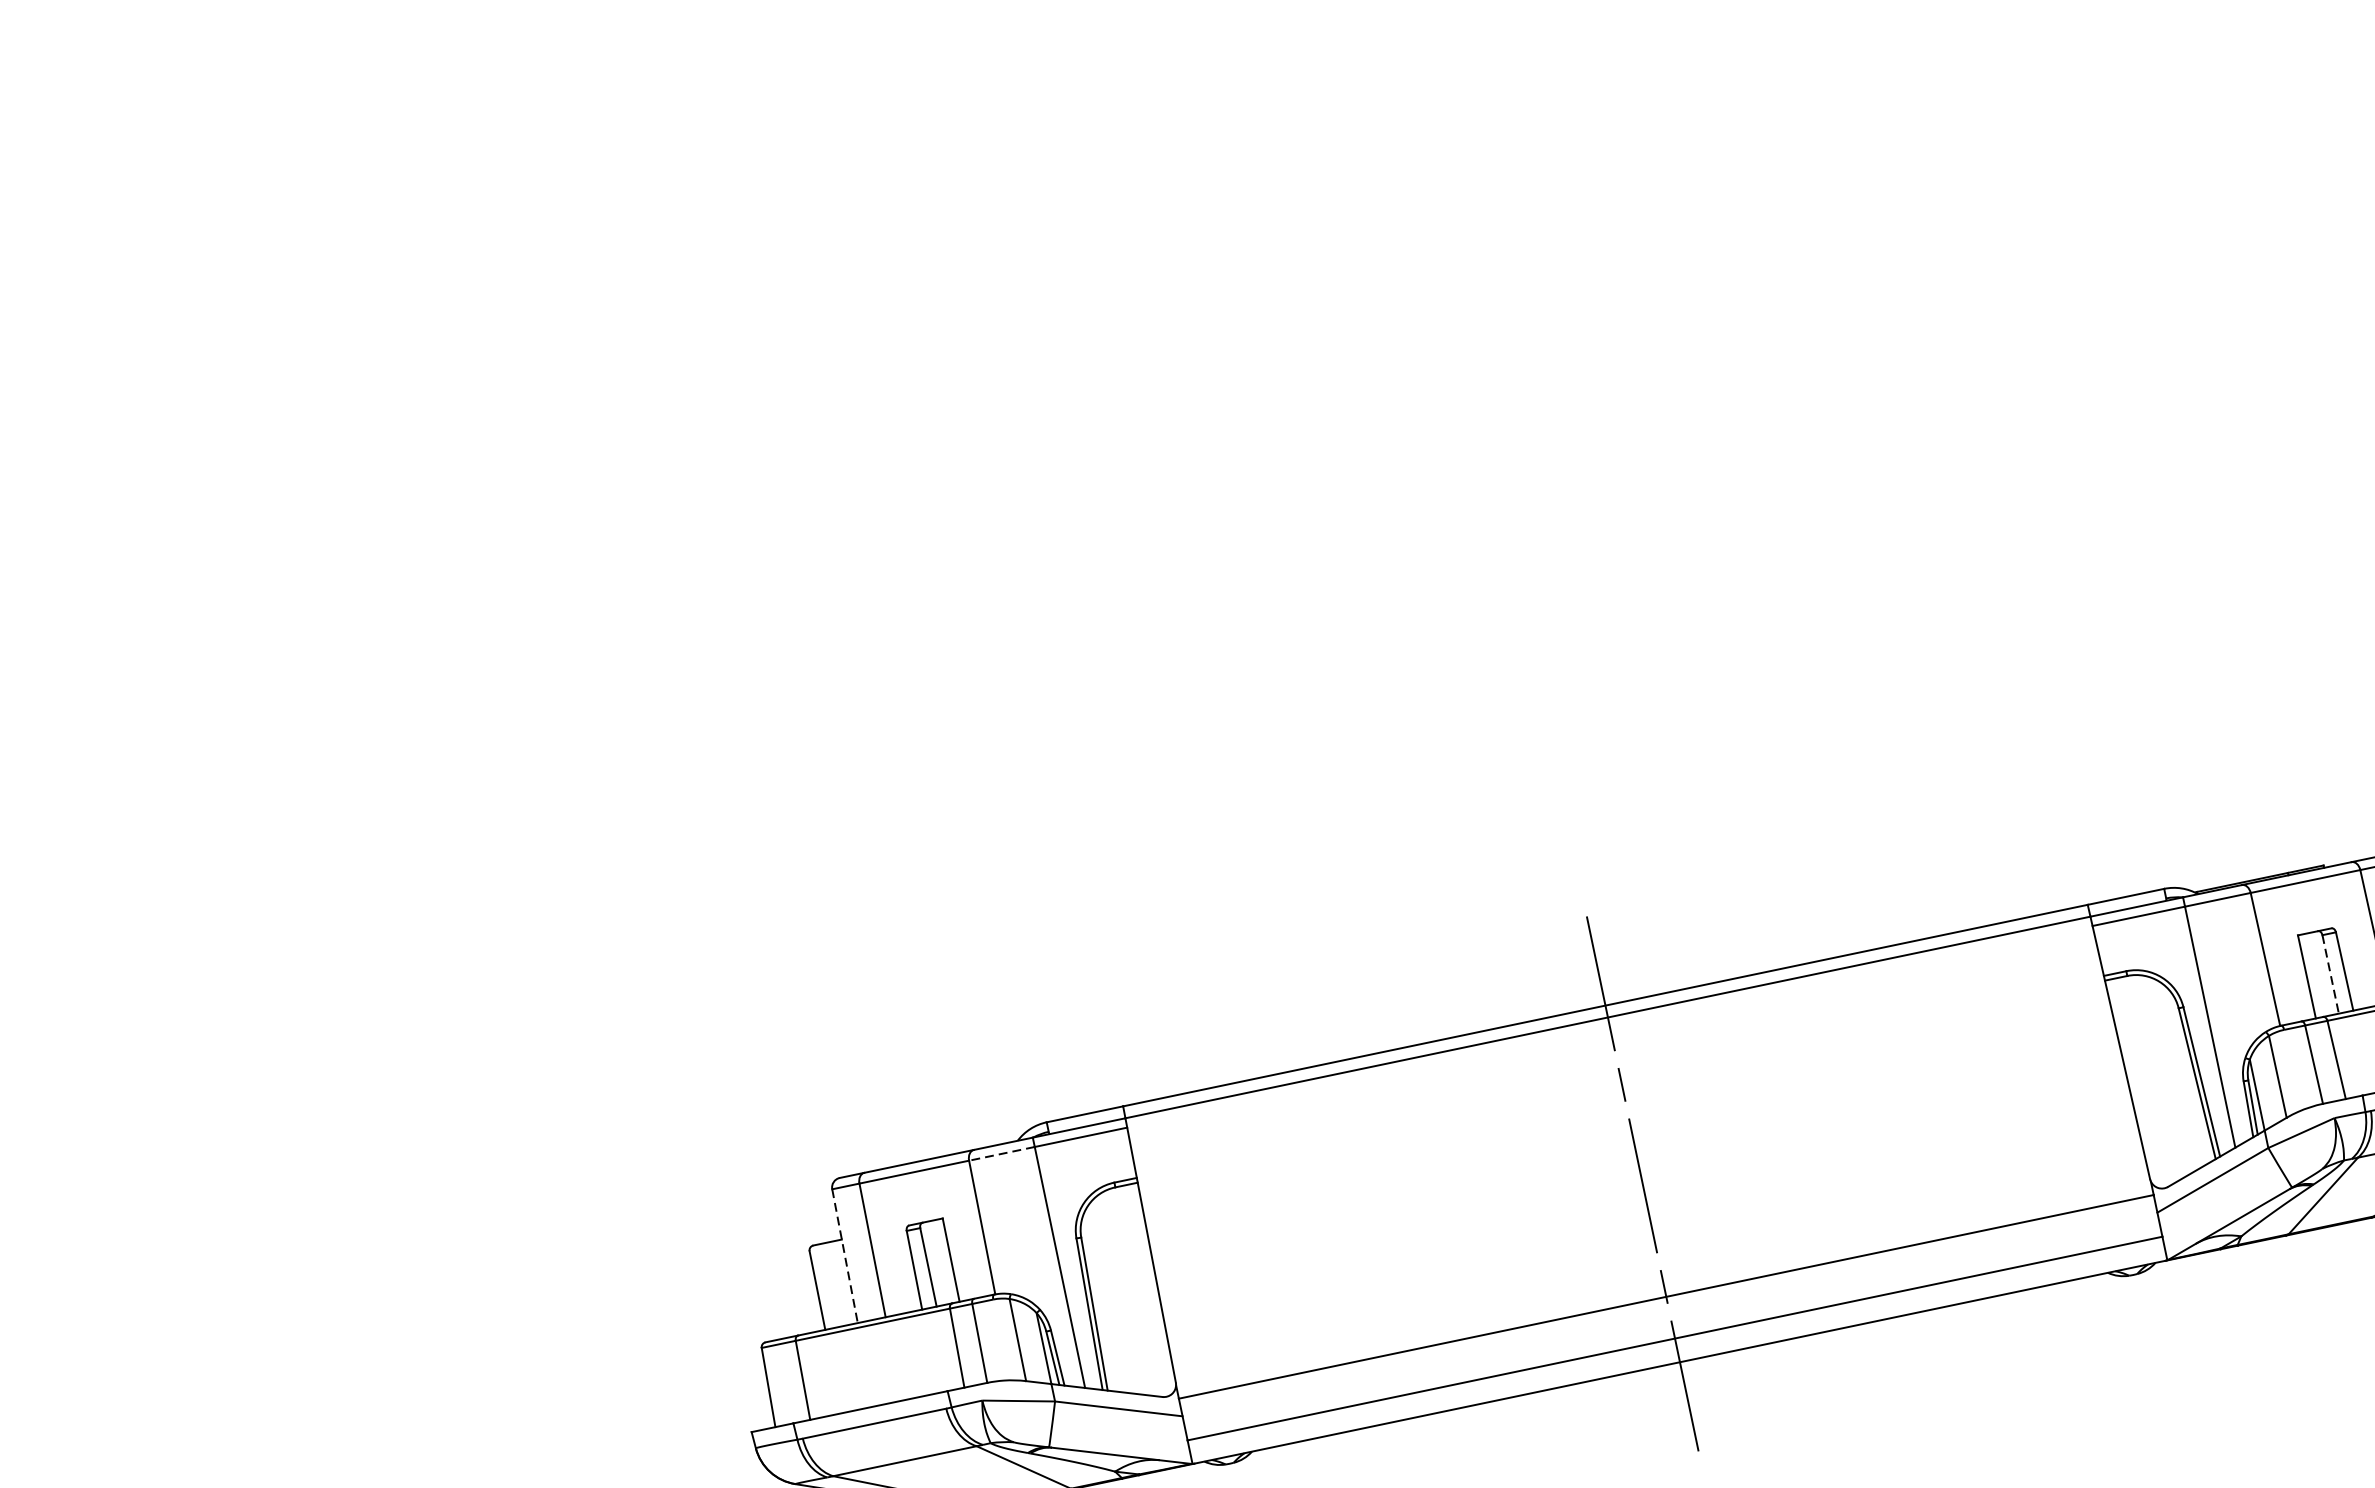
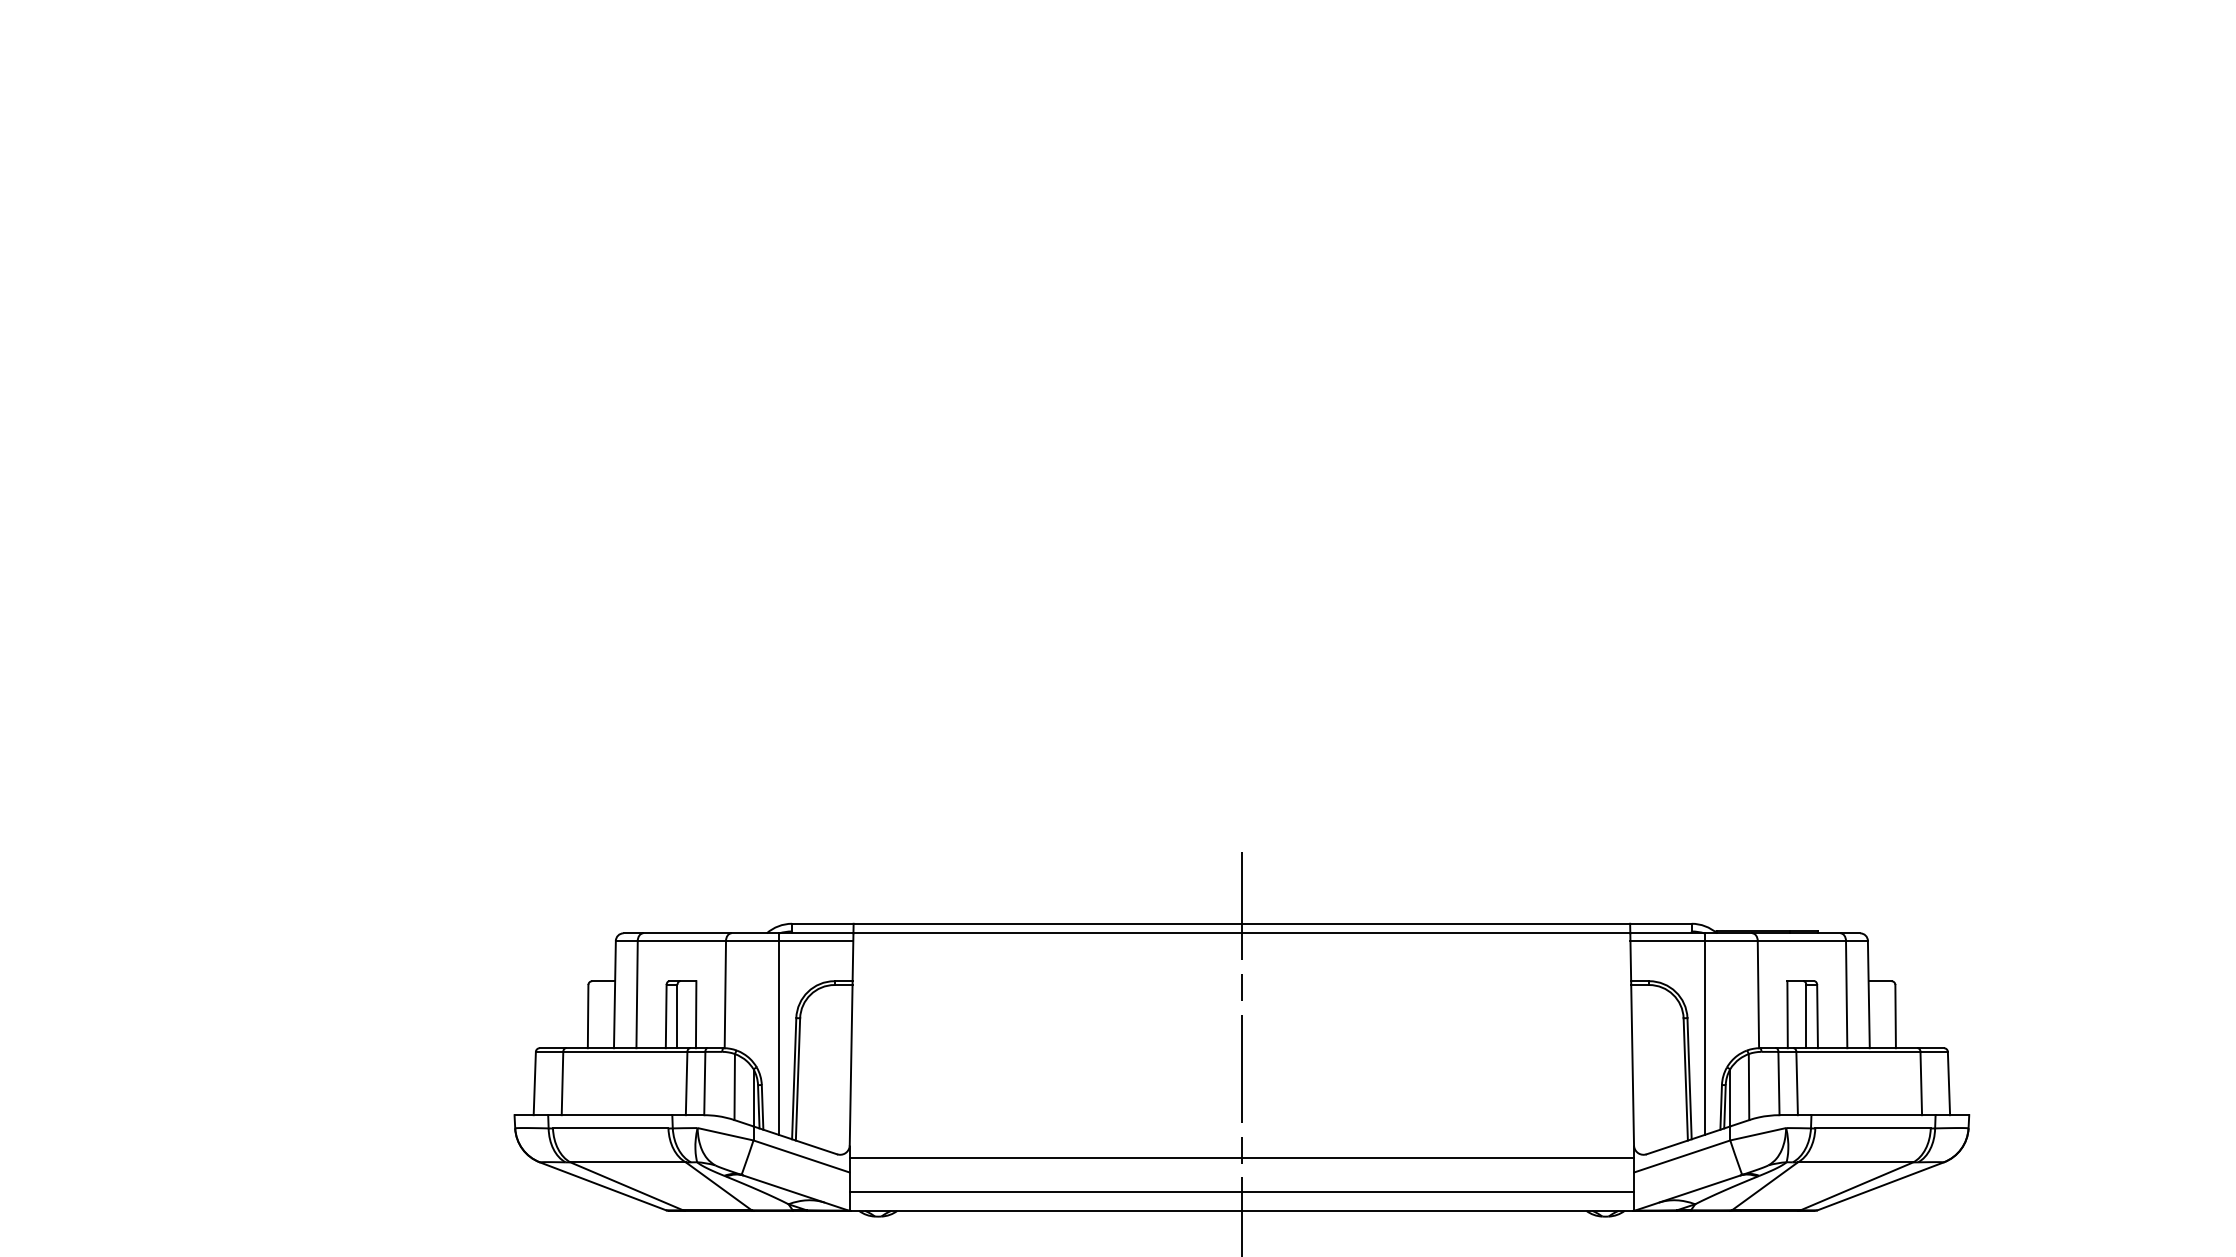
line: (2330, 974) -> (1806, 1016), dashed -> solid
line: (1000, 1153) -> (751, 940), dashed -> solid
line: (844, 1256) -> (614, 994), dashed -> solid

